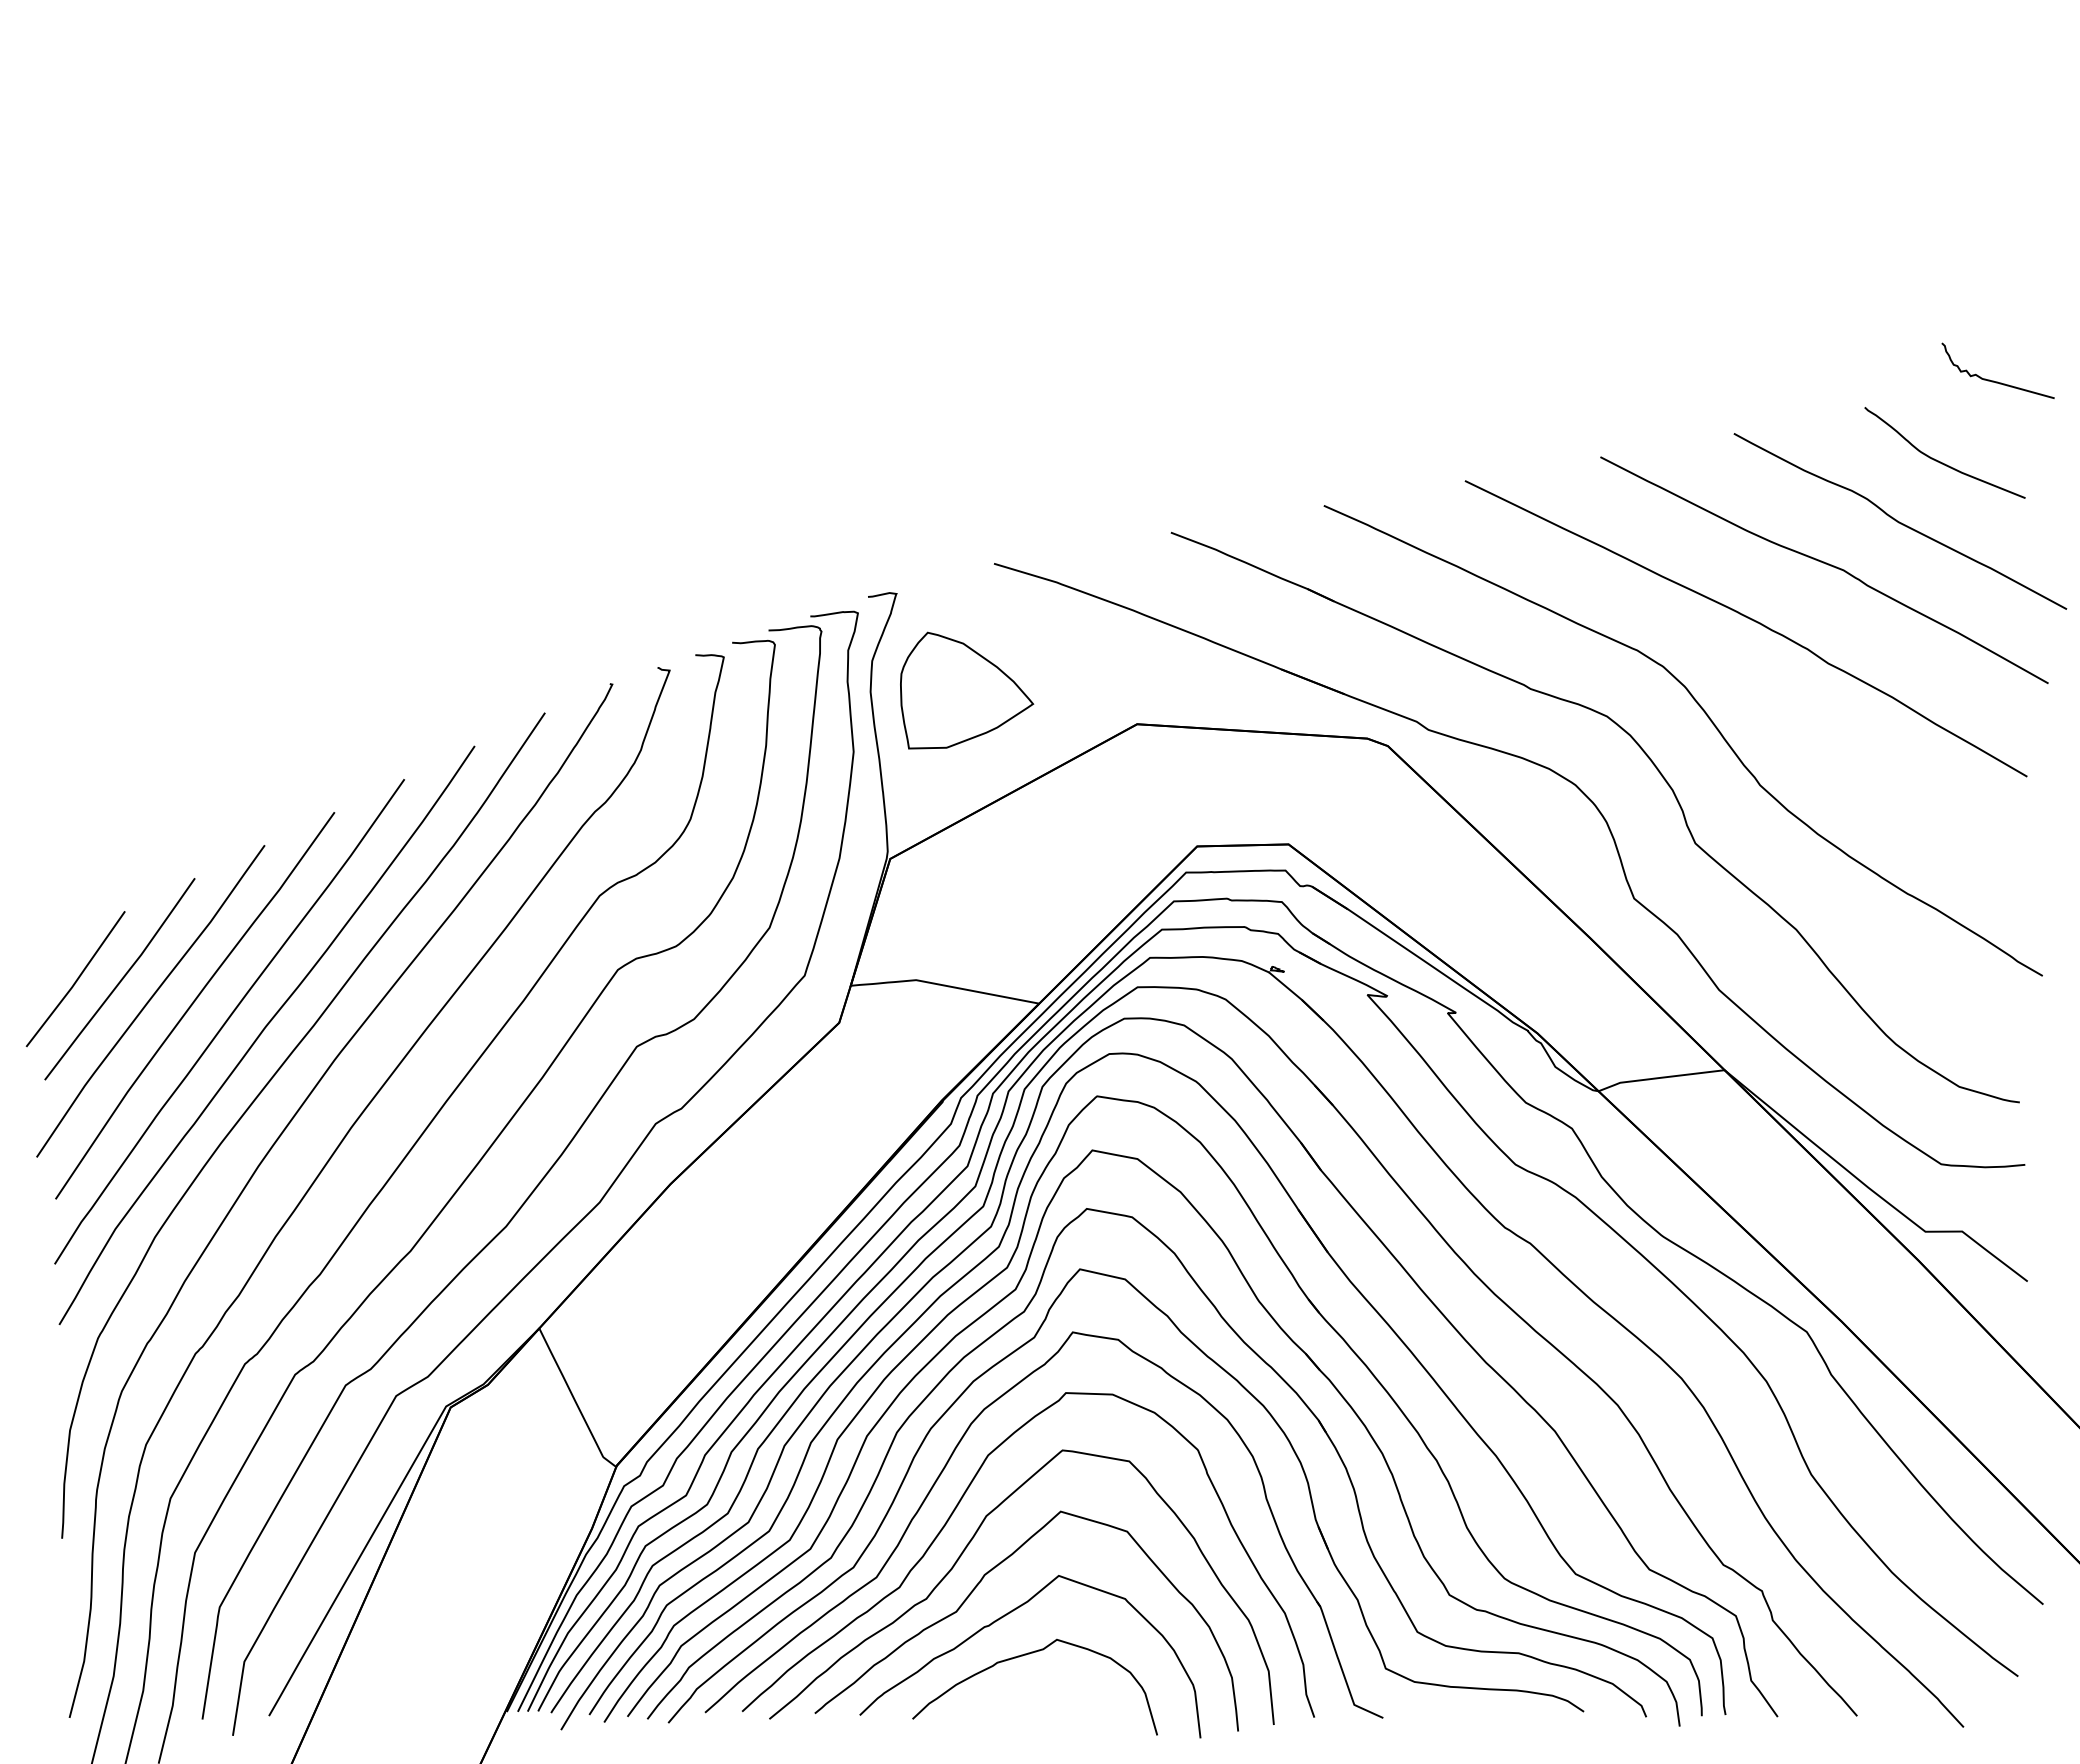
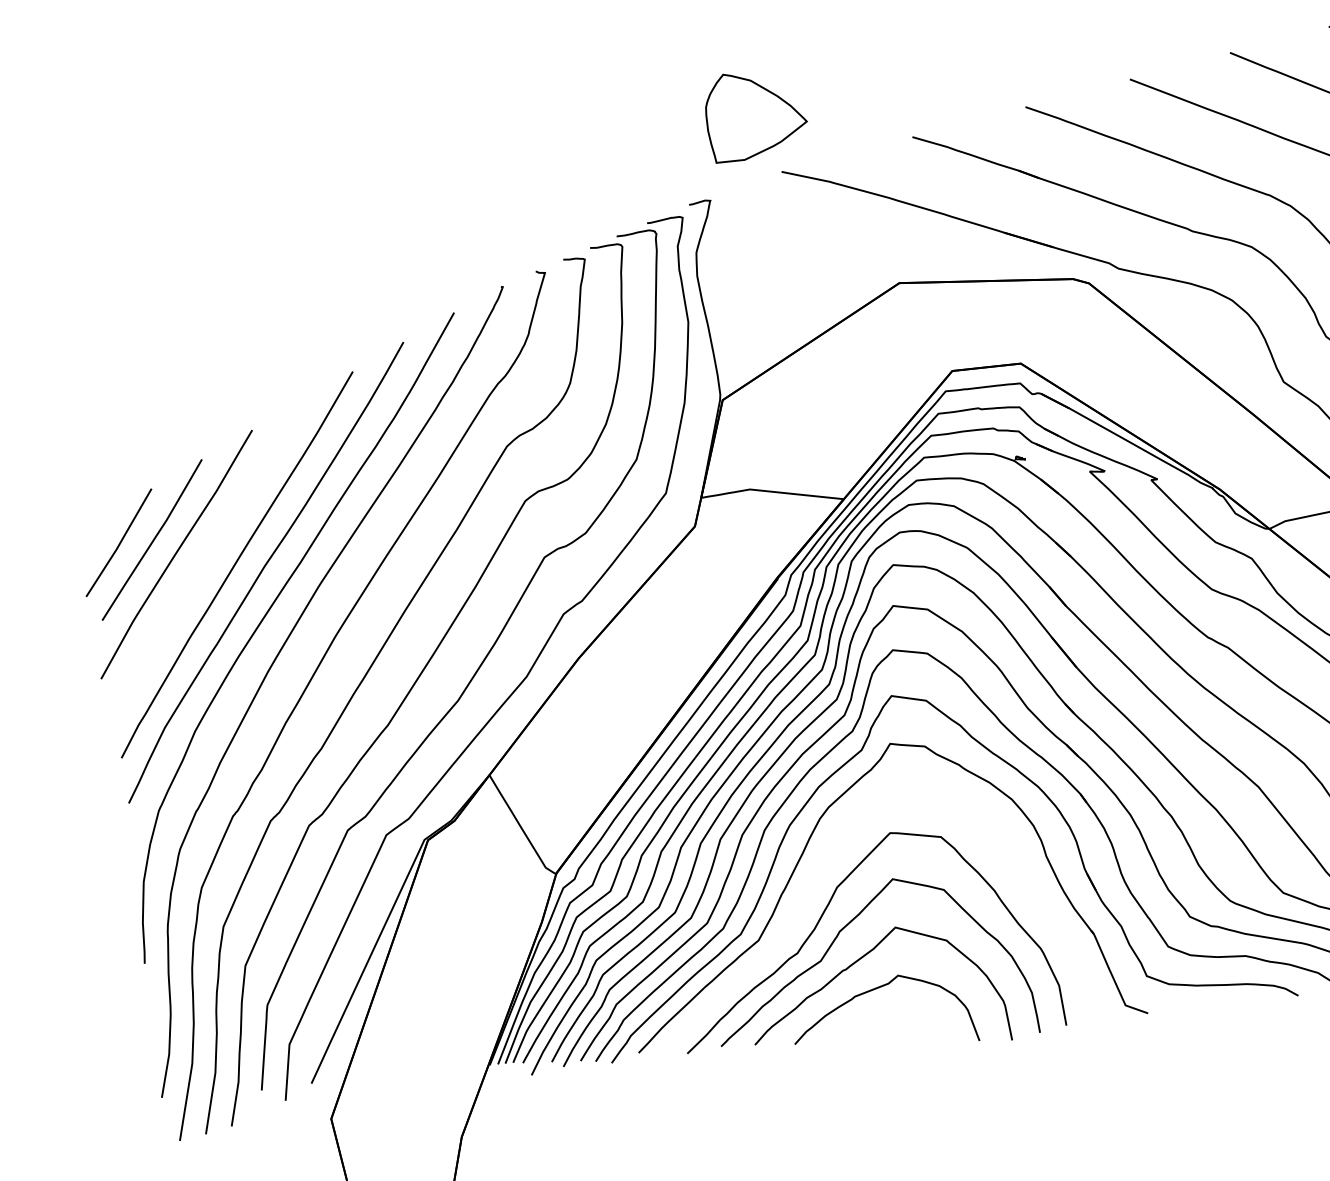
part: (967, 690) -> (756, 115), moved
curve: (193, 1004) -> (208, 554), removed
curve: (957, 1507) -> (814, 882), removed

